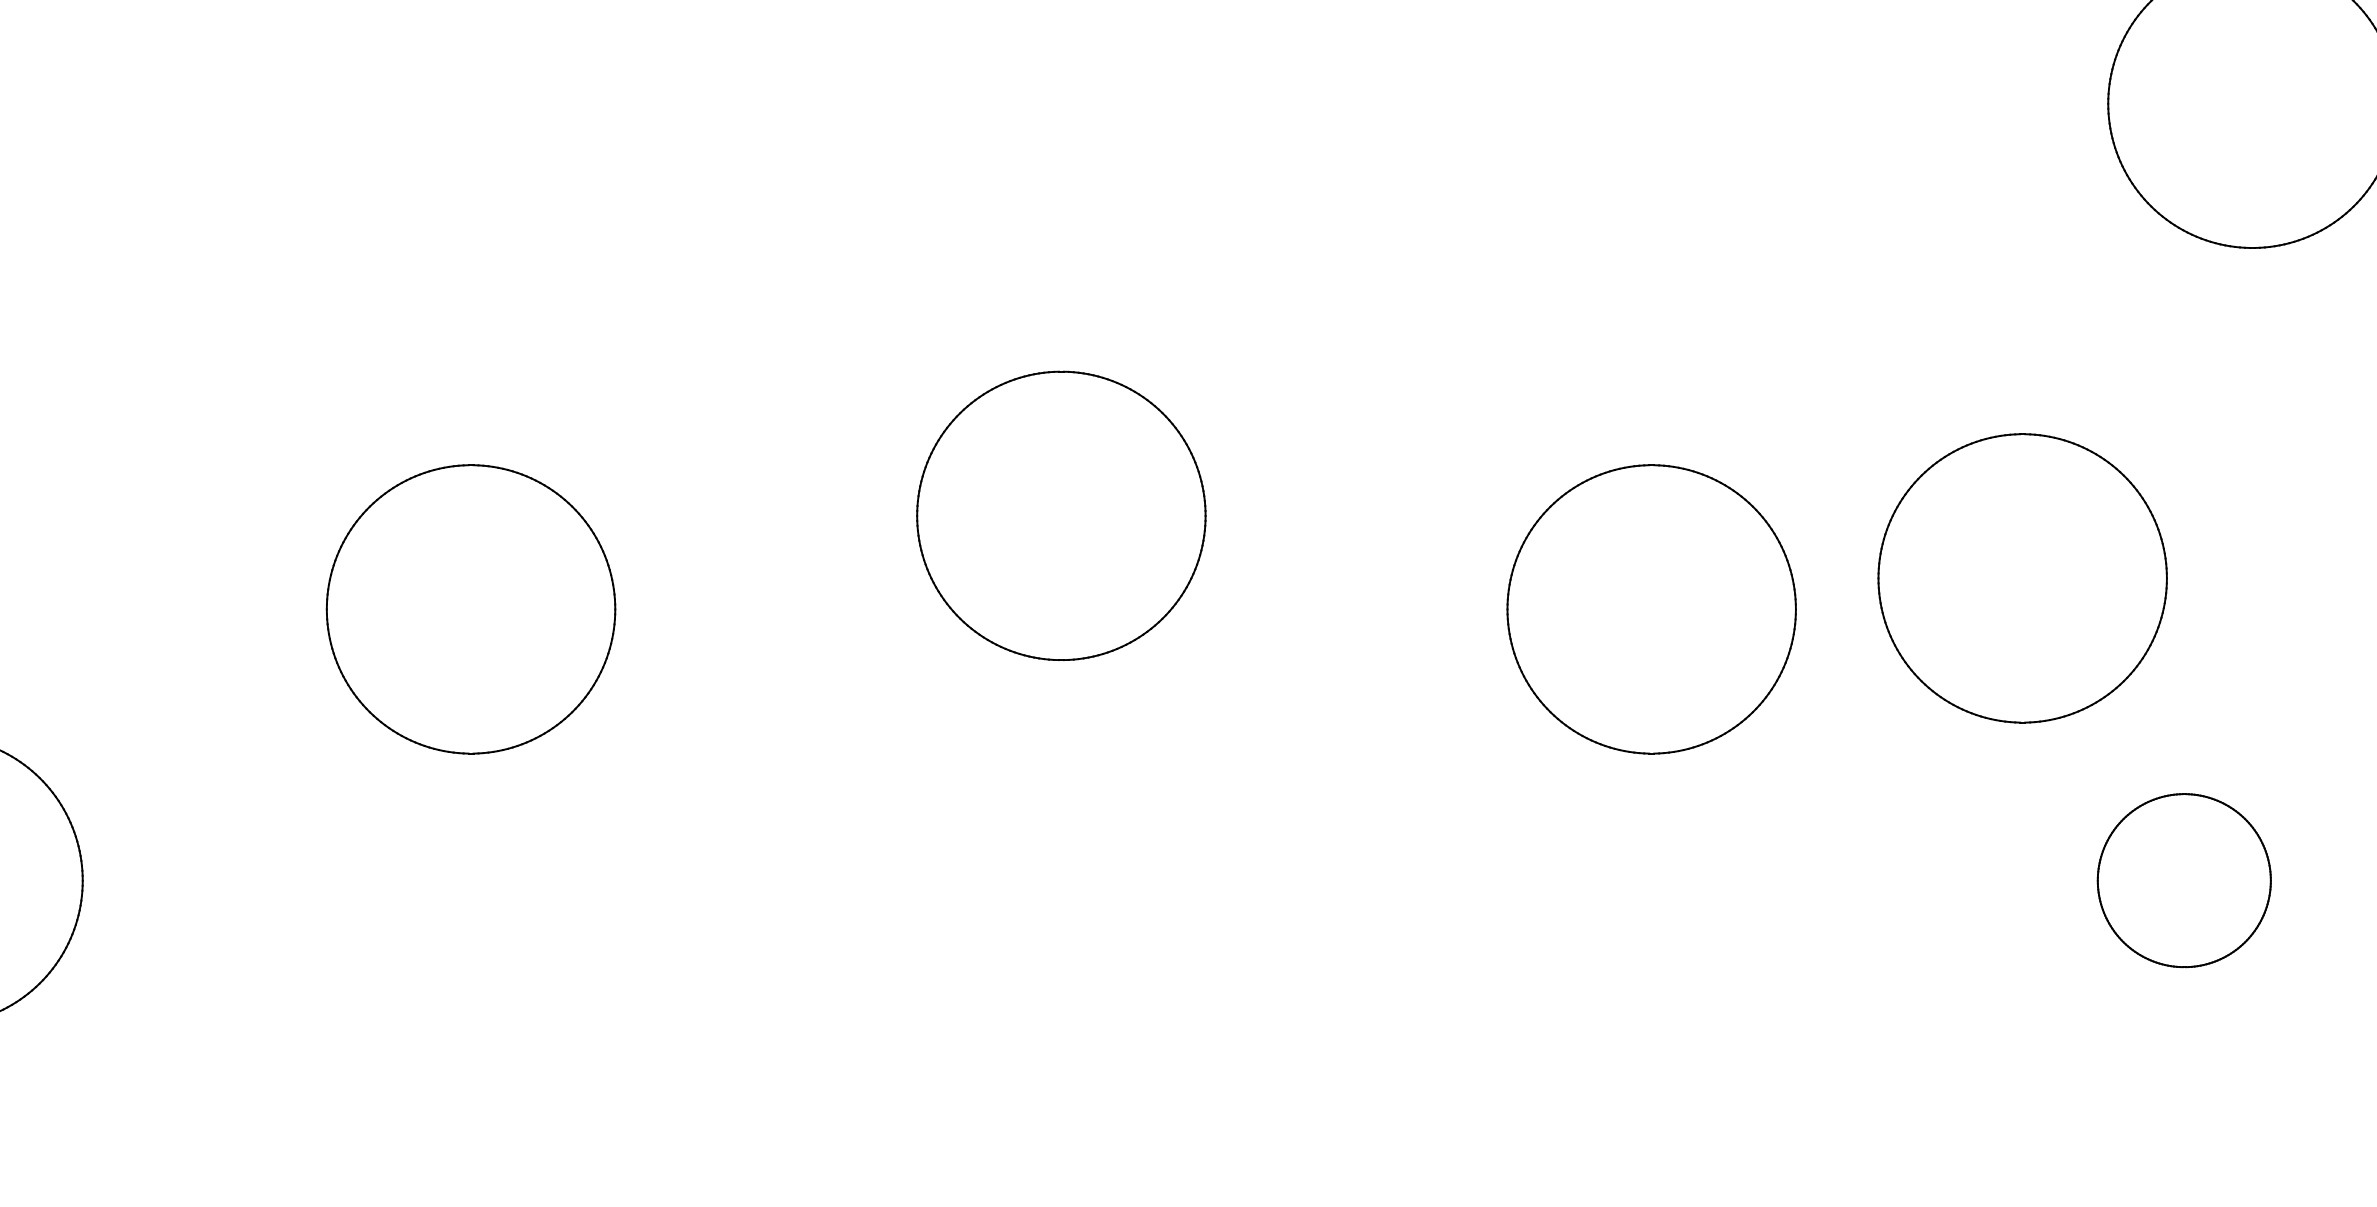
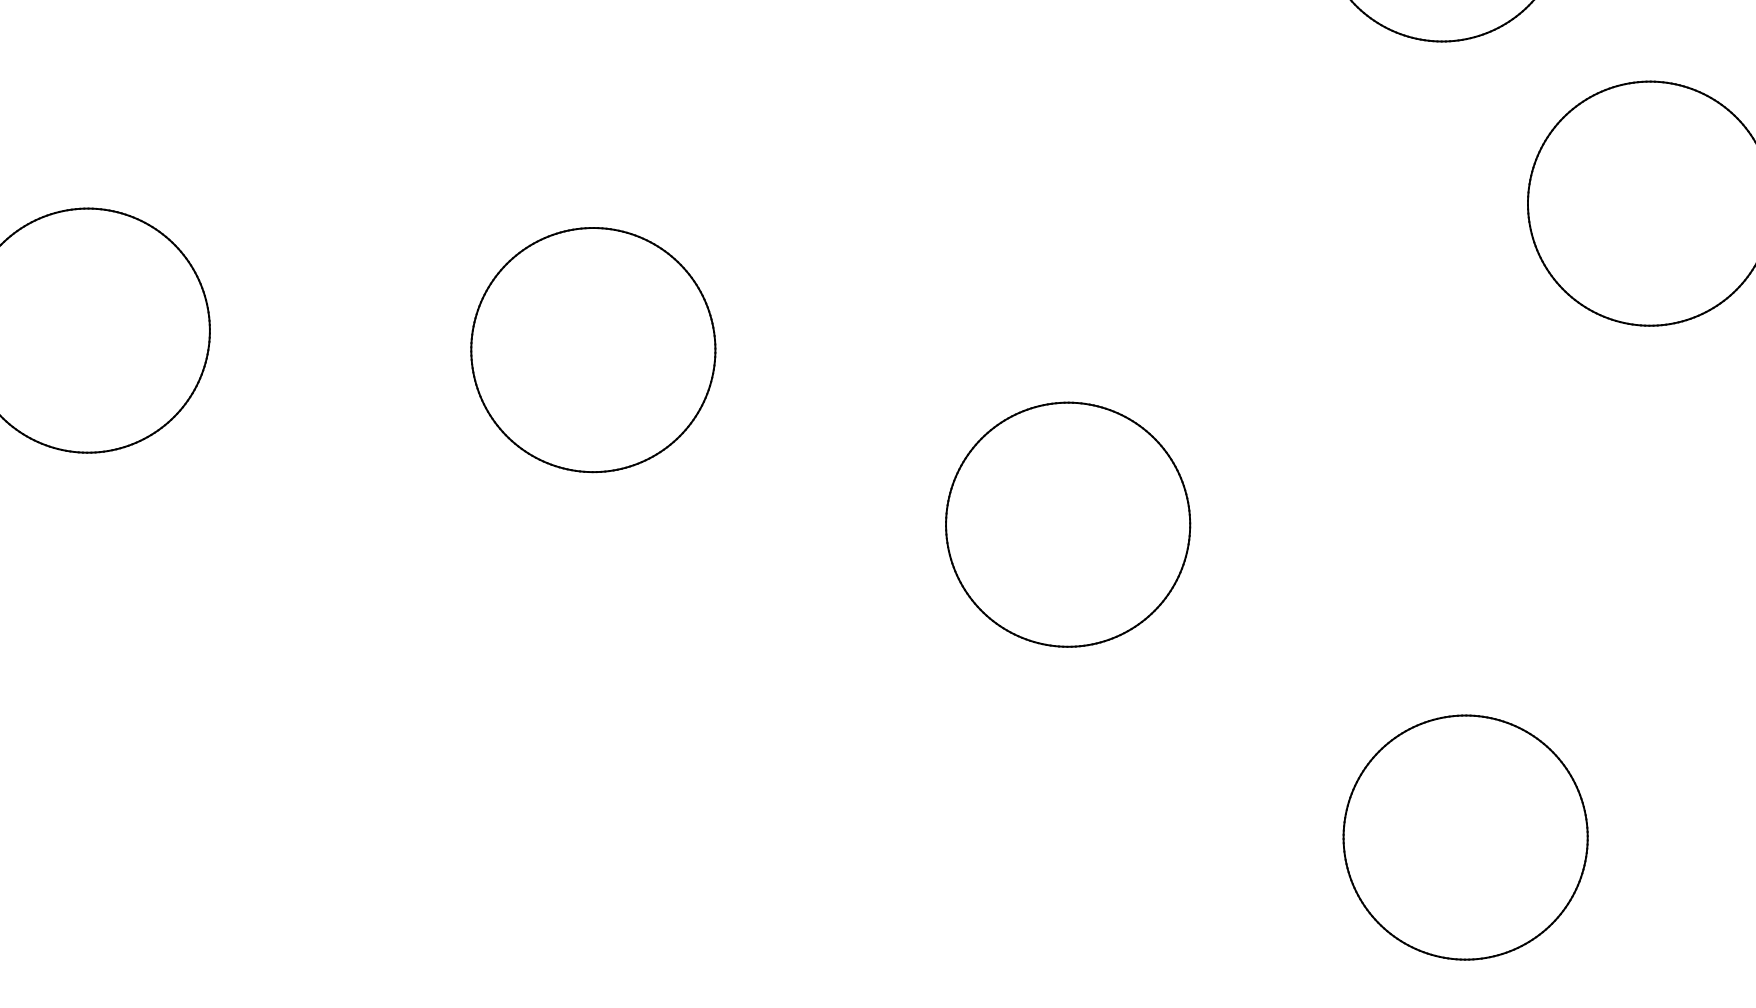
part: (2022, 578) -> (1381, 560), removed
part: (2184, 880) -> (1465, 837), size x1.67

